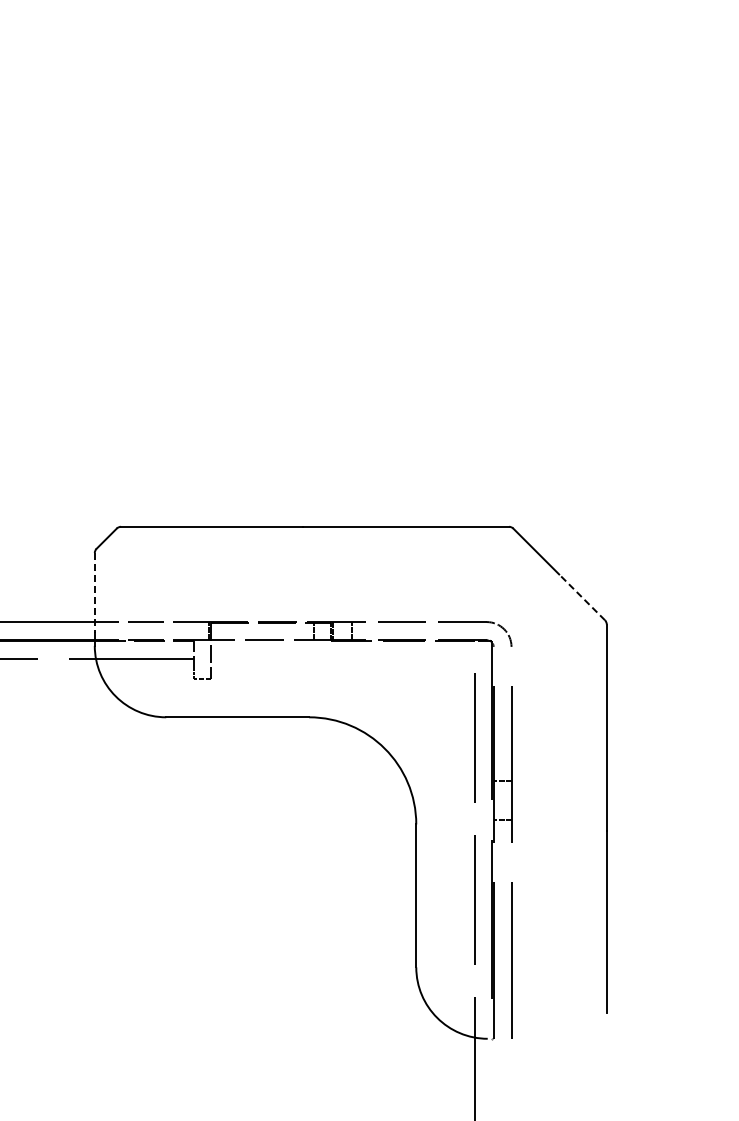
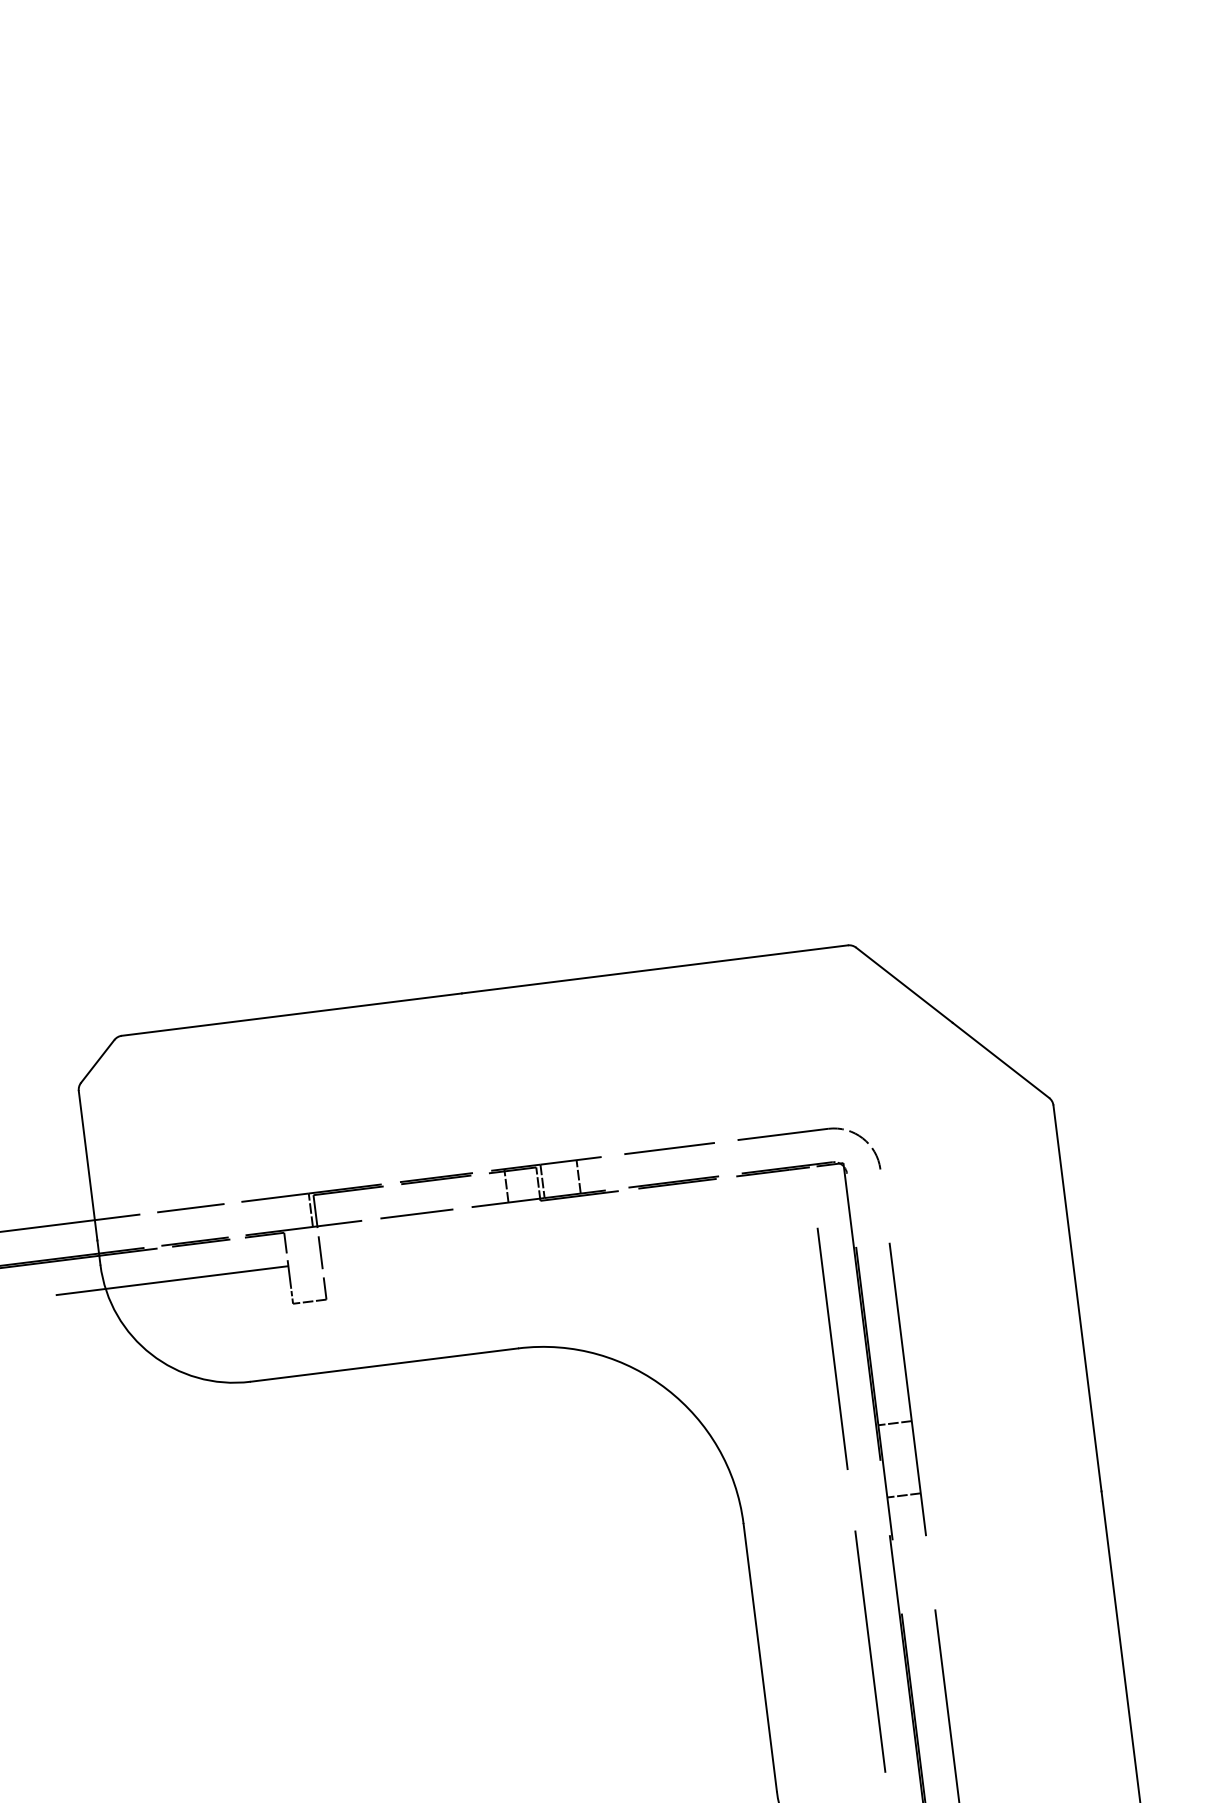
line: (94, 593) -> (87, 1166), dashed -> solid
line: (581, 597) -> (999, 1060), dashed -> solid

